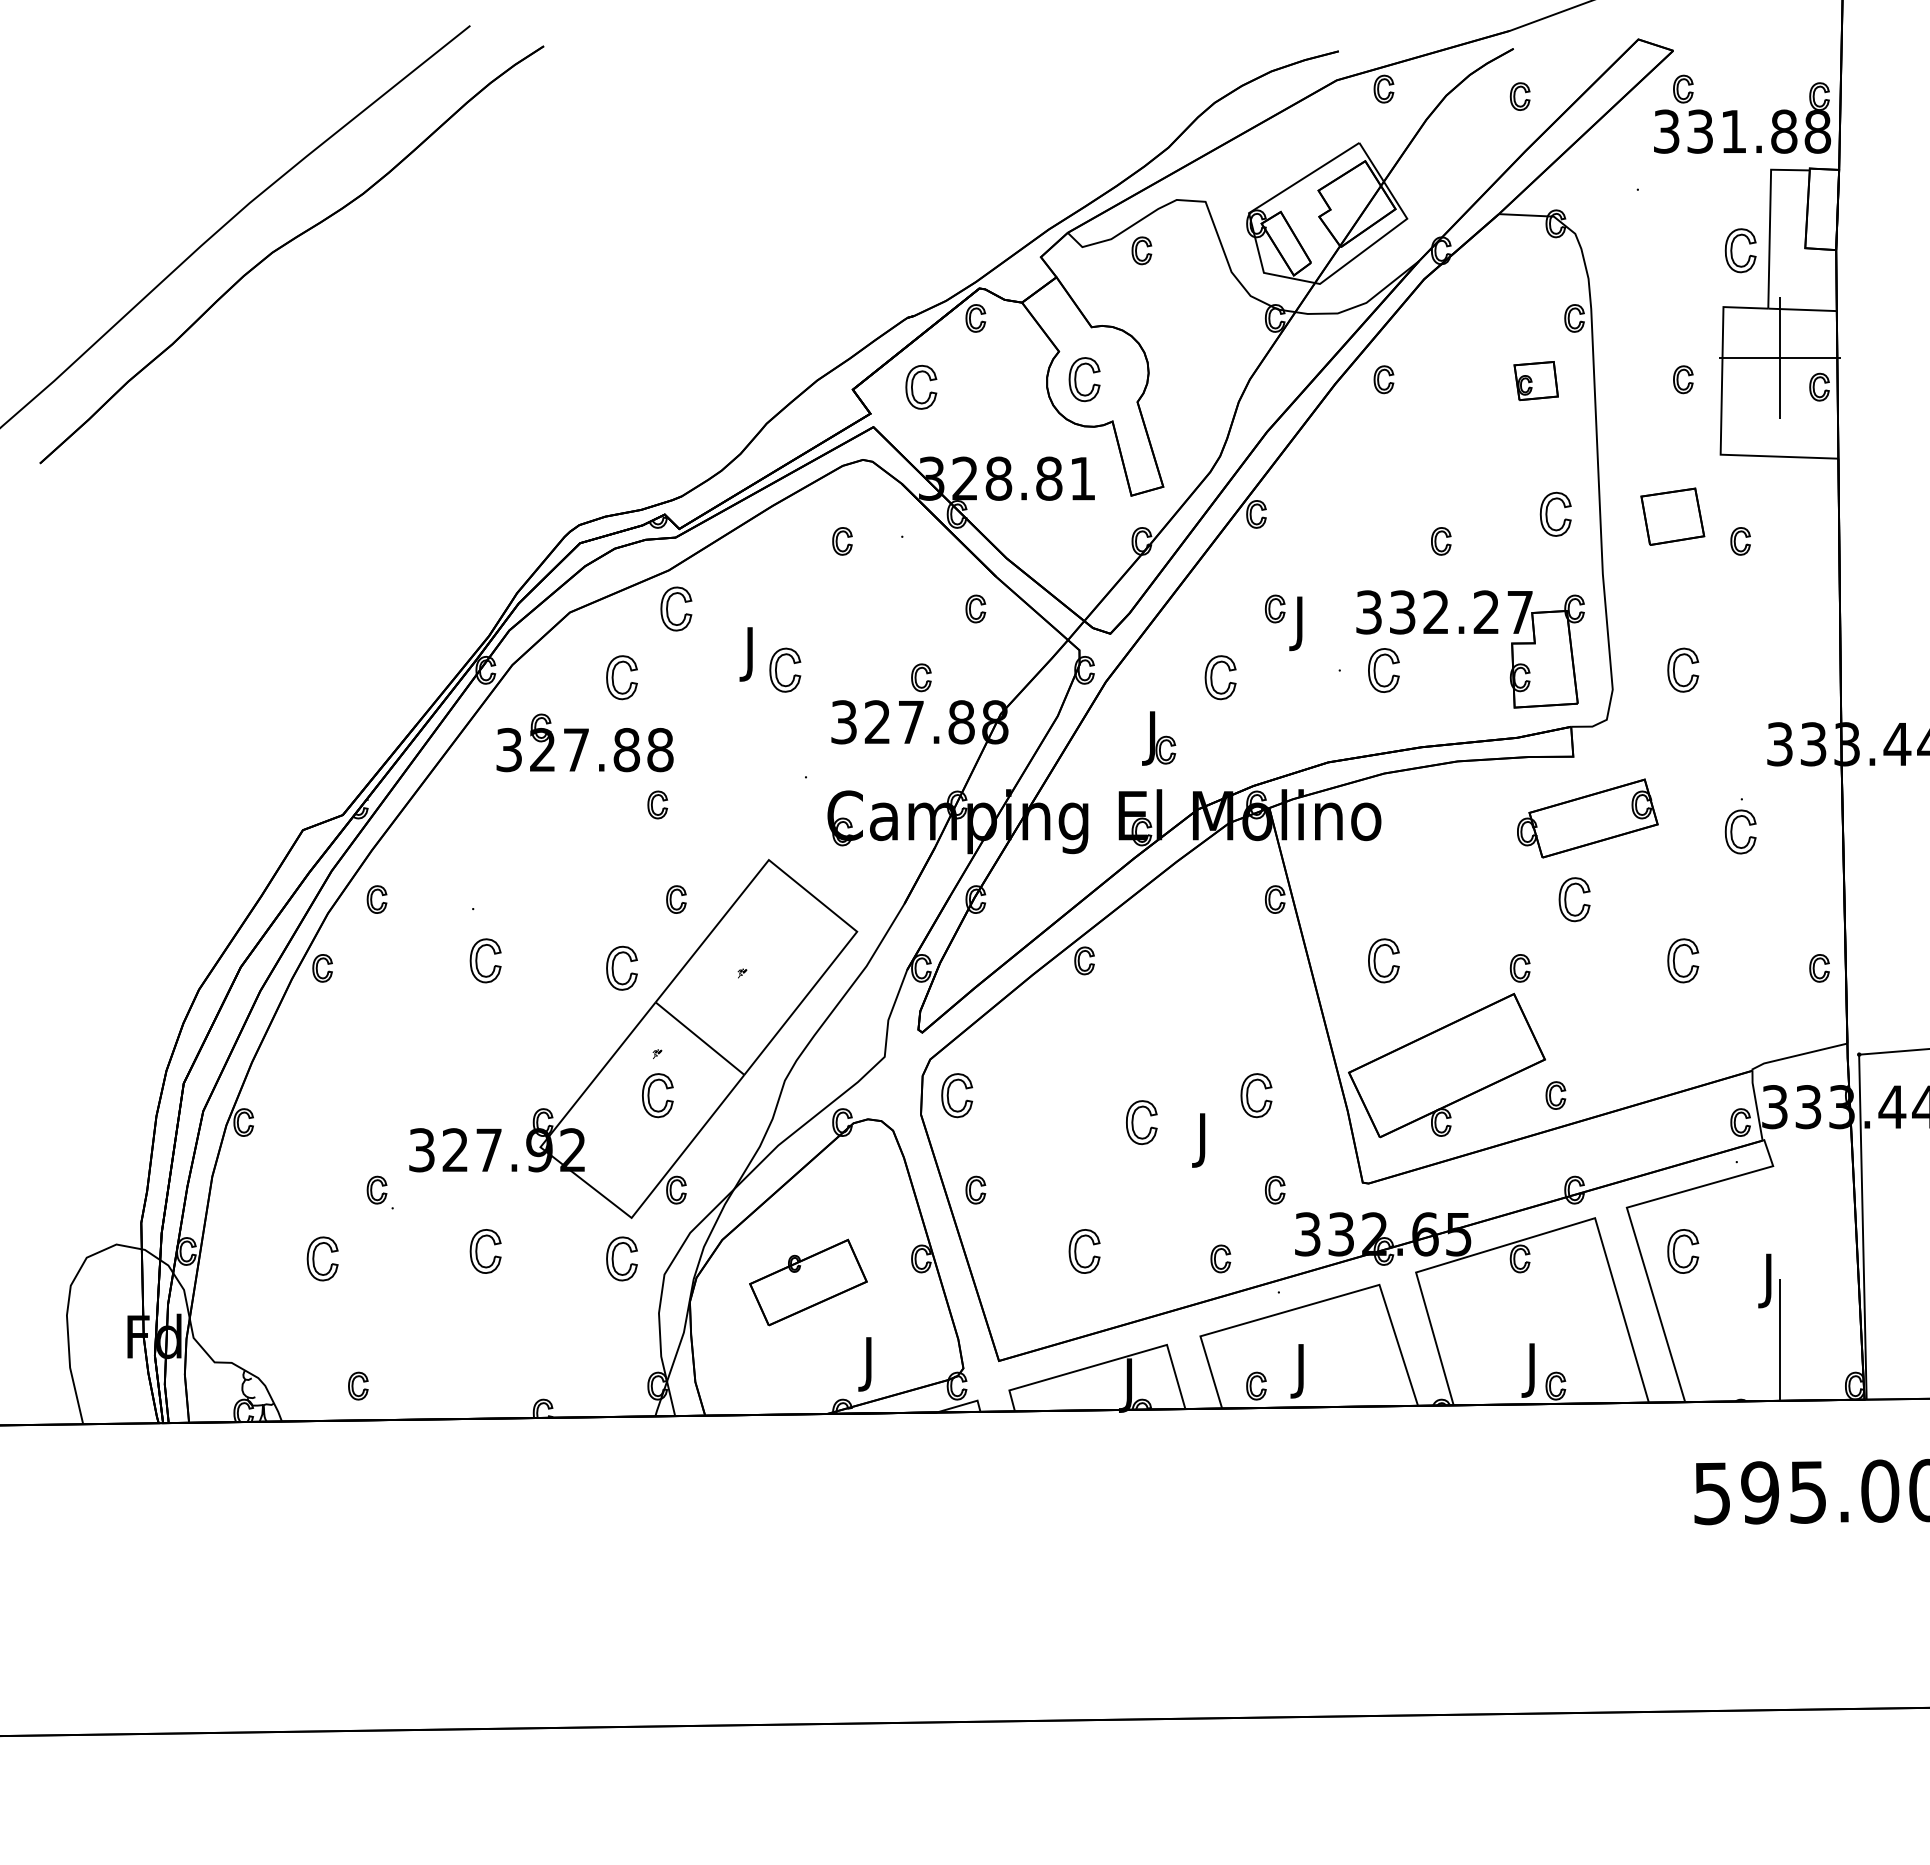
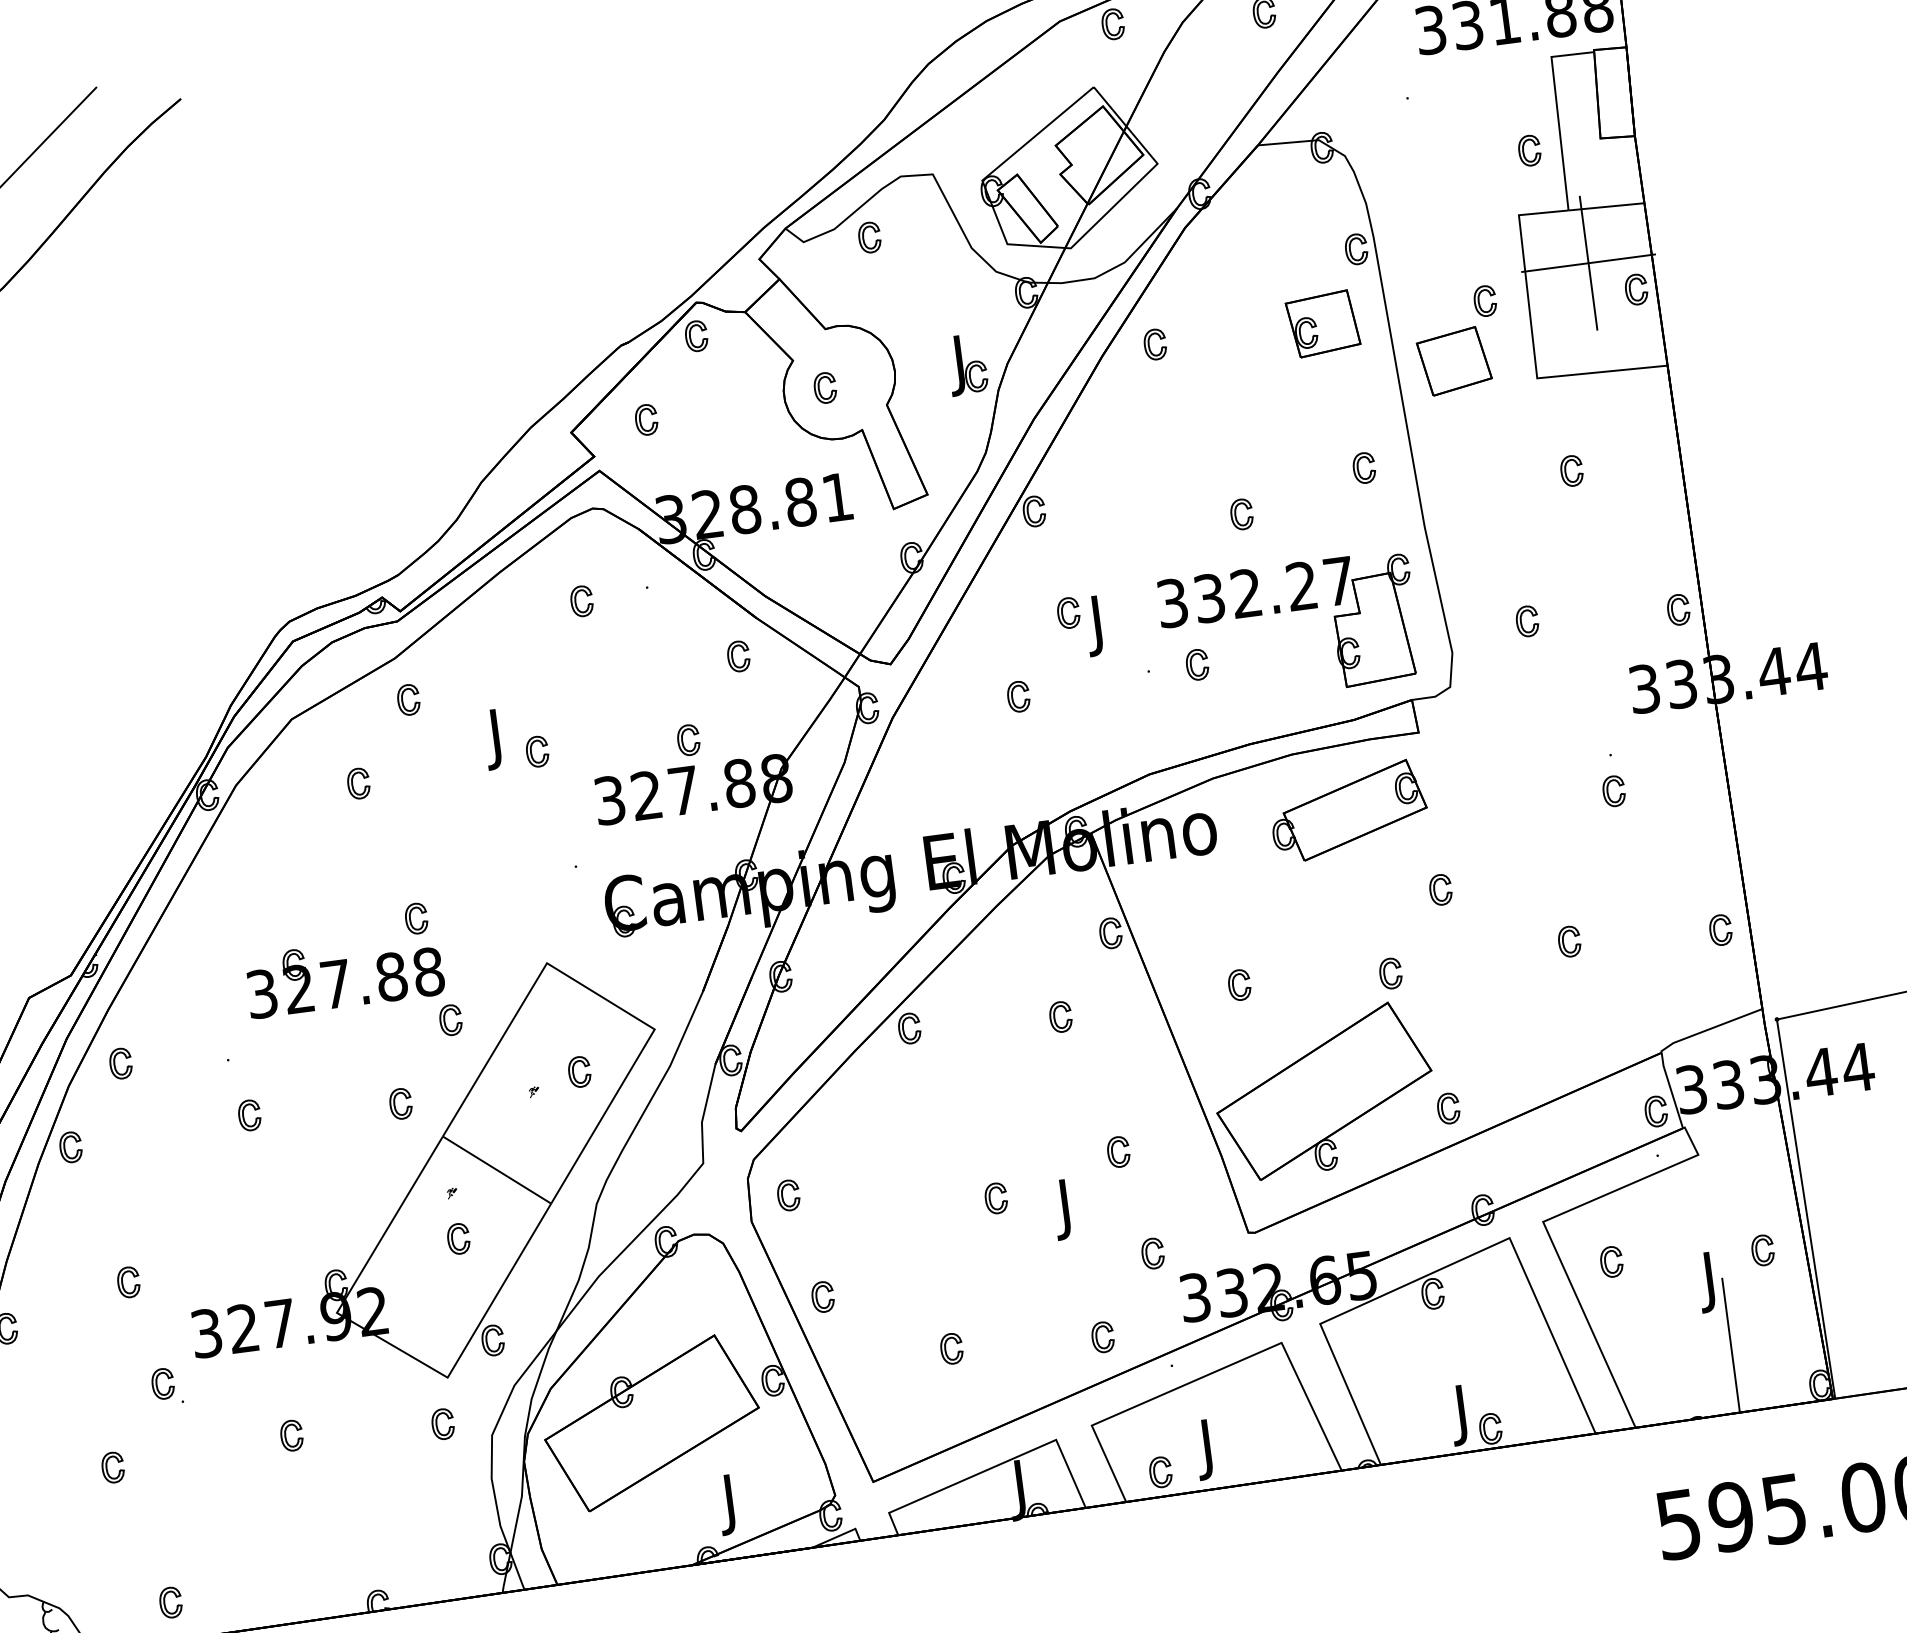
part: (1740, 250) -> (1529, 150), size x0.62
part: (1084, 379) -> (825, 387), size x0.62
part: (1536, 380) -> (1323, 323), size x1.43
part: (921, 386) -> (646, 419), size x0.62
part: (1555, 514) -> (1363, 468), size x0.62
part: (1672, 516) -> (1454, 361), moved
part: (676, 608) -> (408, 699), size x0.62
part: (1383, 669) -> (1196, 664), size x0.62
part: (784, 670) -> (536, 752), size x0.62
part: (1683, 670) -> (1527, 621), size x0.62
part: (621, 677) -> (358, 783), size x0.62
part: (1220, 677) -> (1018, 696), size x0.62
part: (1819, 677) -> (1678, 609), added
part: (1159, 738) -> (967, 364), moved
part: (584, 742) -> (344, 974), moved
part: (1587, 818) -> (1348, 811), moved
part: (1740, 831) -> (1613, 790), size x0.62
part: (1574, 899) -> (1440, 889), size x0.62
part: (485, 960) -> (249, 1115), size x0.62
part: (784, 960) -> (578, 1071), added
part: (1383, 960) -> (1239, 984), size x0.62
part: (1683, 960) -> (1569, 941), size x0.62
part: (621, 968) -> (400, 1104), size x0.62
part: (1220, 968) -> (1060, 1017), added
part: (358, 1095) -> (128, 1282), added
part: (657, 1095) -> (458, 1238), size x0.62
part: (956, 1095) -> (787, 1195), size x0.62
part: (1256, 1095) -> (1118, 1152), size x0.62
part: (1141, 1122) -> (995, 1198), size x0.62
part: (485, 1251) -> (291, 1435), size x0.62
part: (1084, 1251) -> (951, 1348), size x0.62
part: (1683, 1251) -> (1611, 1261), size x0.62
part: (322, 1258) -> (112, 1467), size x0.62
part: (621, 1258) -> (442, 1423), size x0.62
part: (1819, 1258) -> (1762, 1249), added
part: (808, 1282) -> (651, 1423), size x1.67

